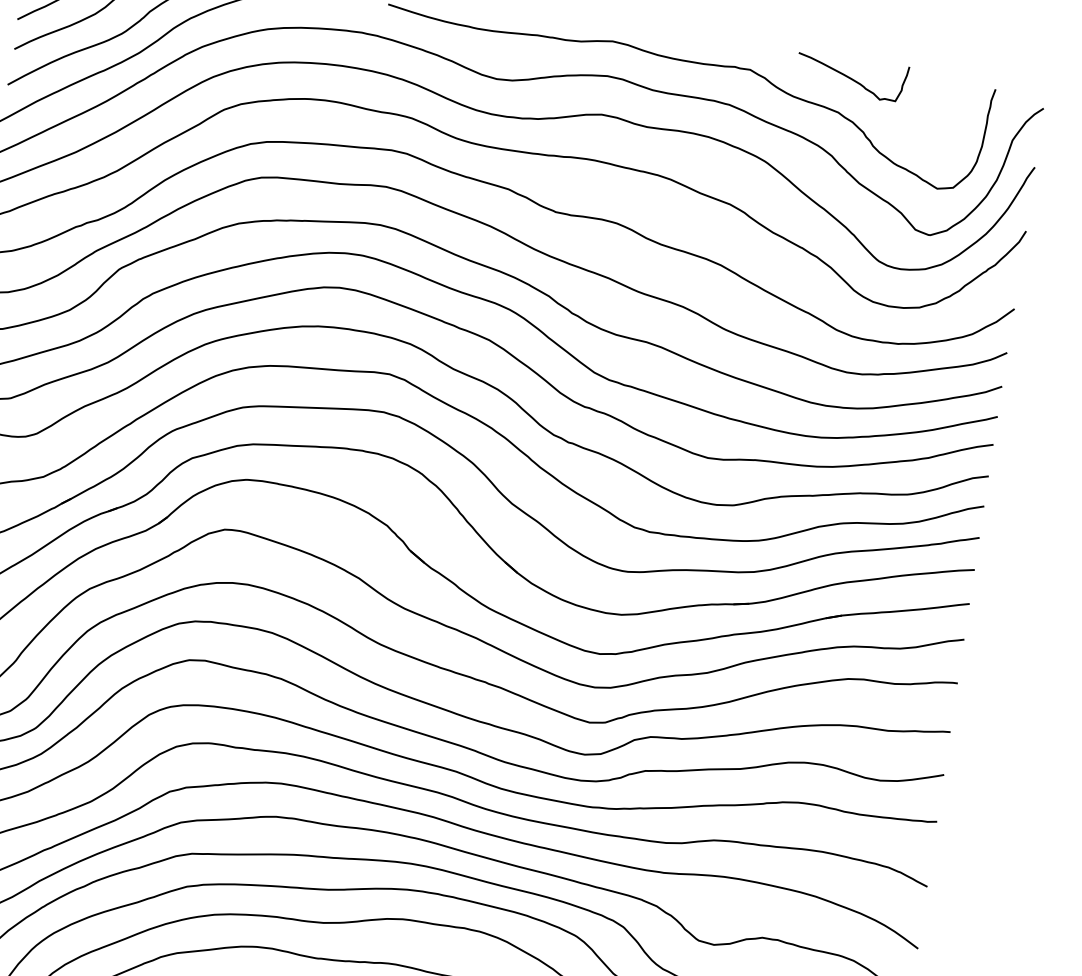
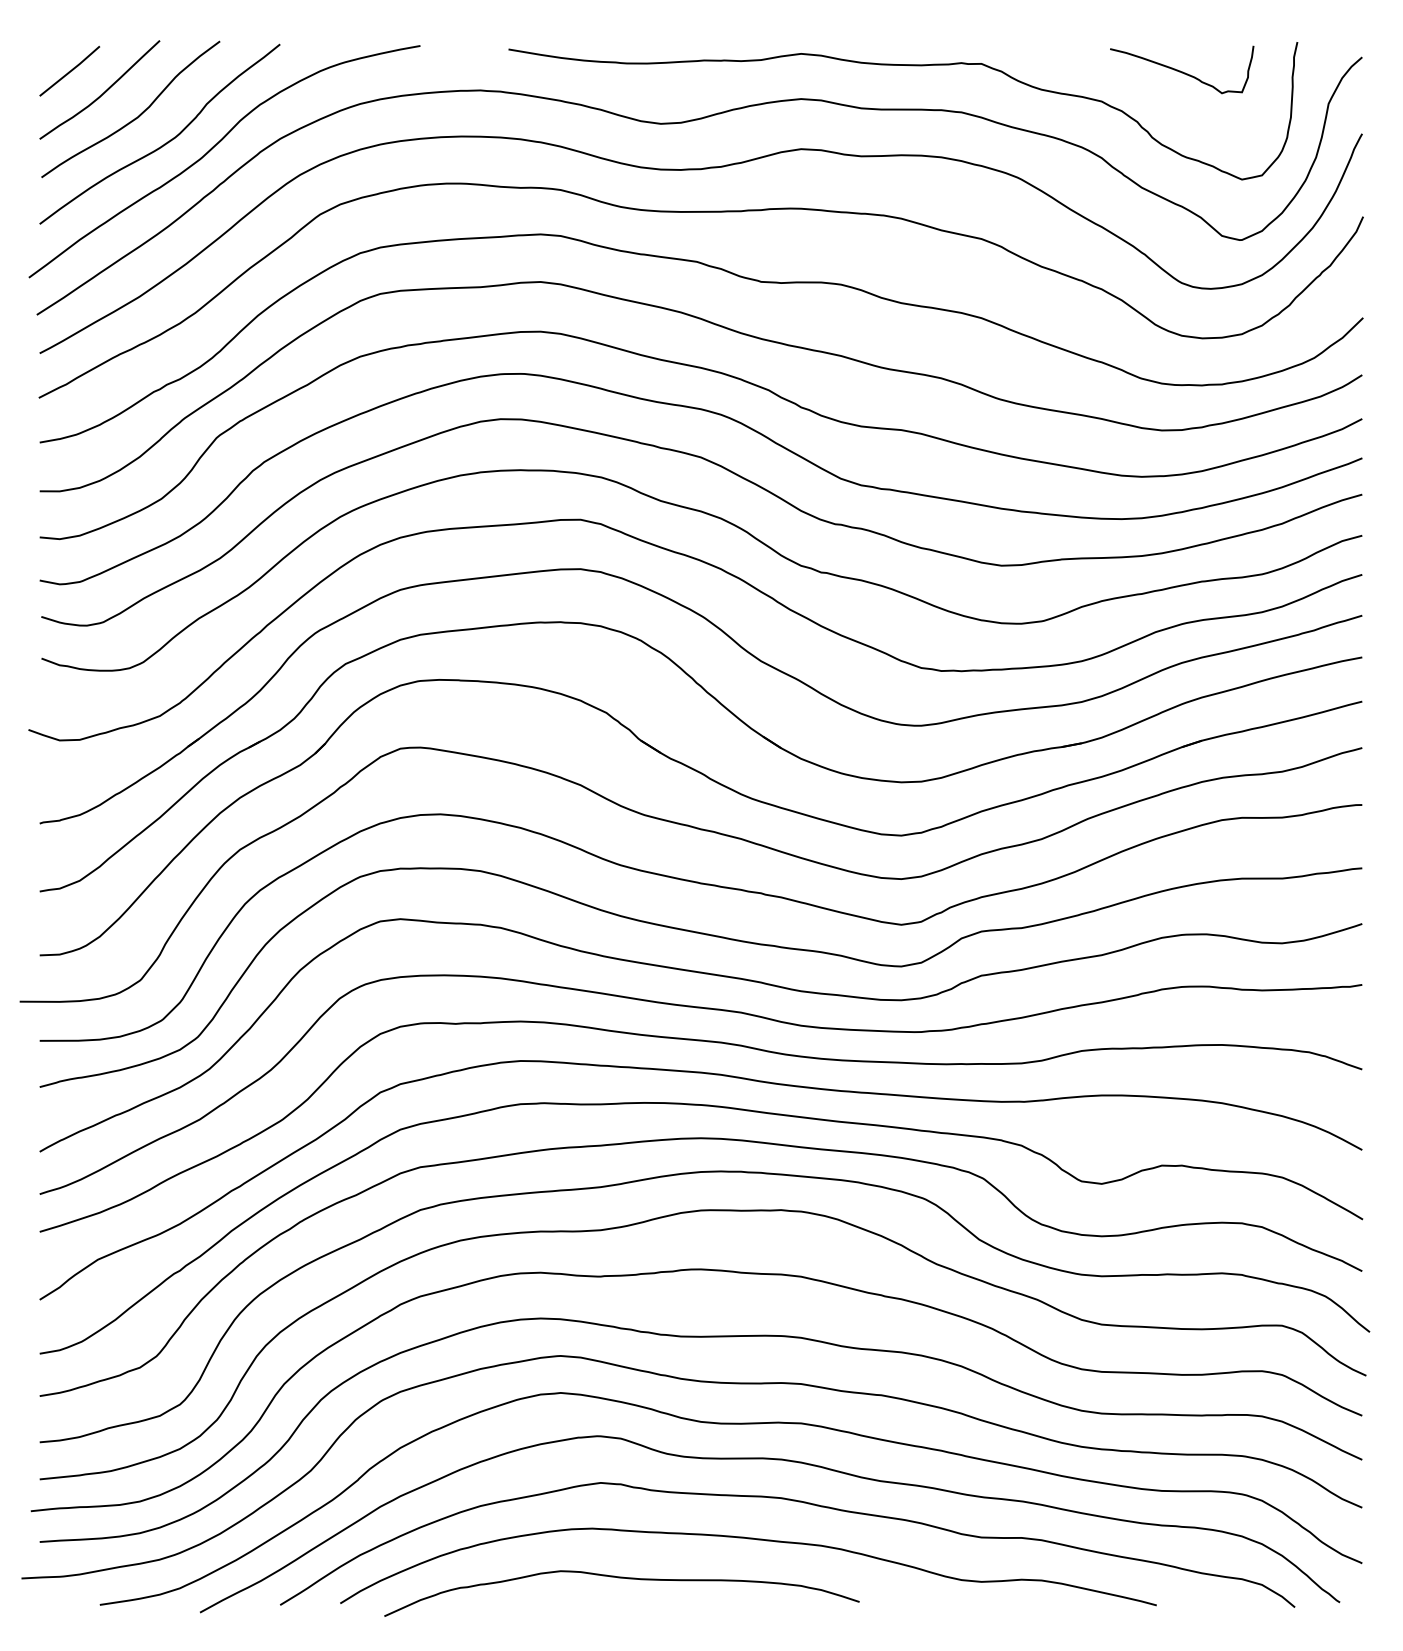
curve: (851, 78) -> (1182, 71), moved

